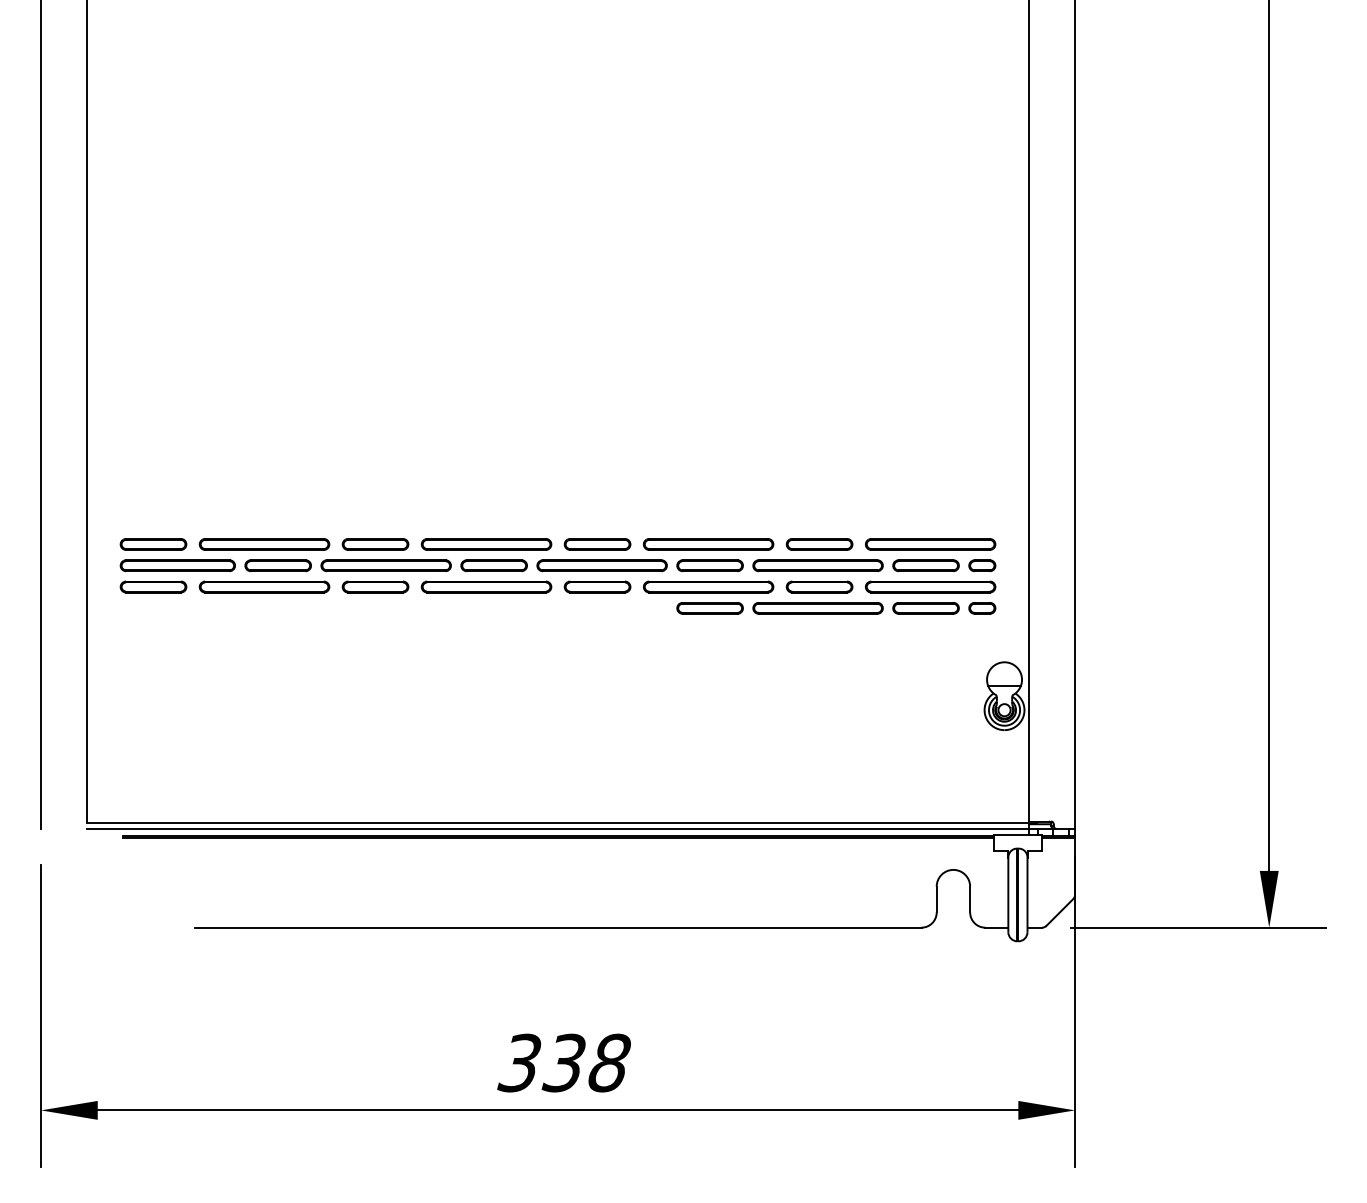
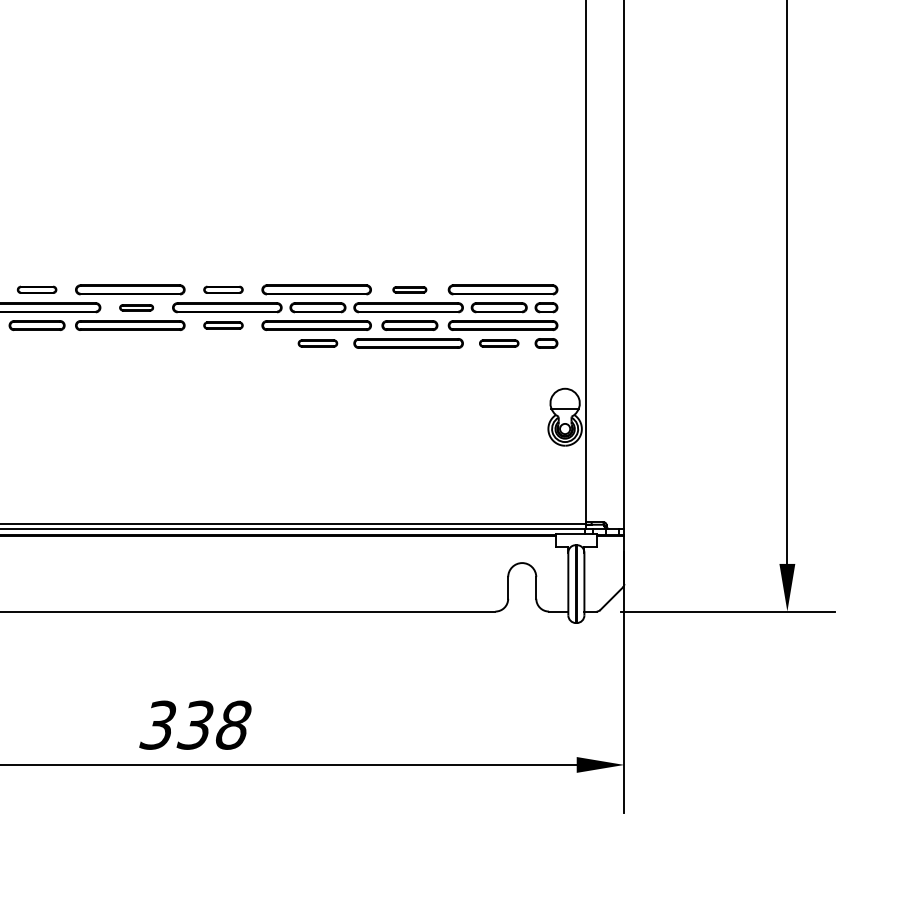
part: (375, 544) -> (37, 289), size x0.7
part: (597, 544) -> (223, 289), size x0.7
part: (819, 544) -> (409, 289), size x0.6
part: (493, 565) -> (136, 307), size x0.6
part: (597, 586) -> (223, 325), size x0.7
part: (709, 608) -> (317, 343), size x0.7
part: (925, 608) -> (498, 343), size x0.7

